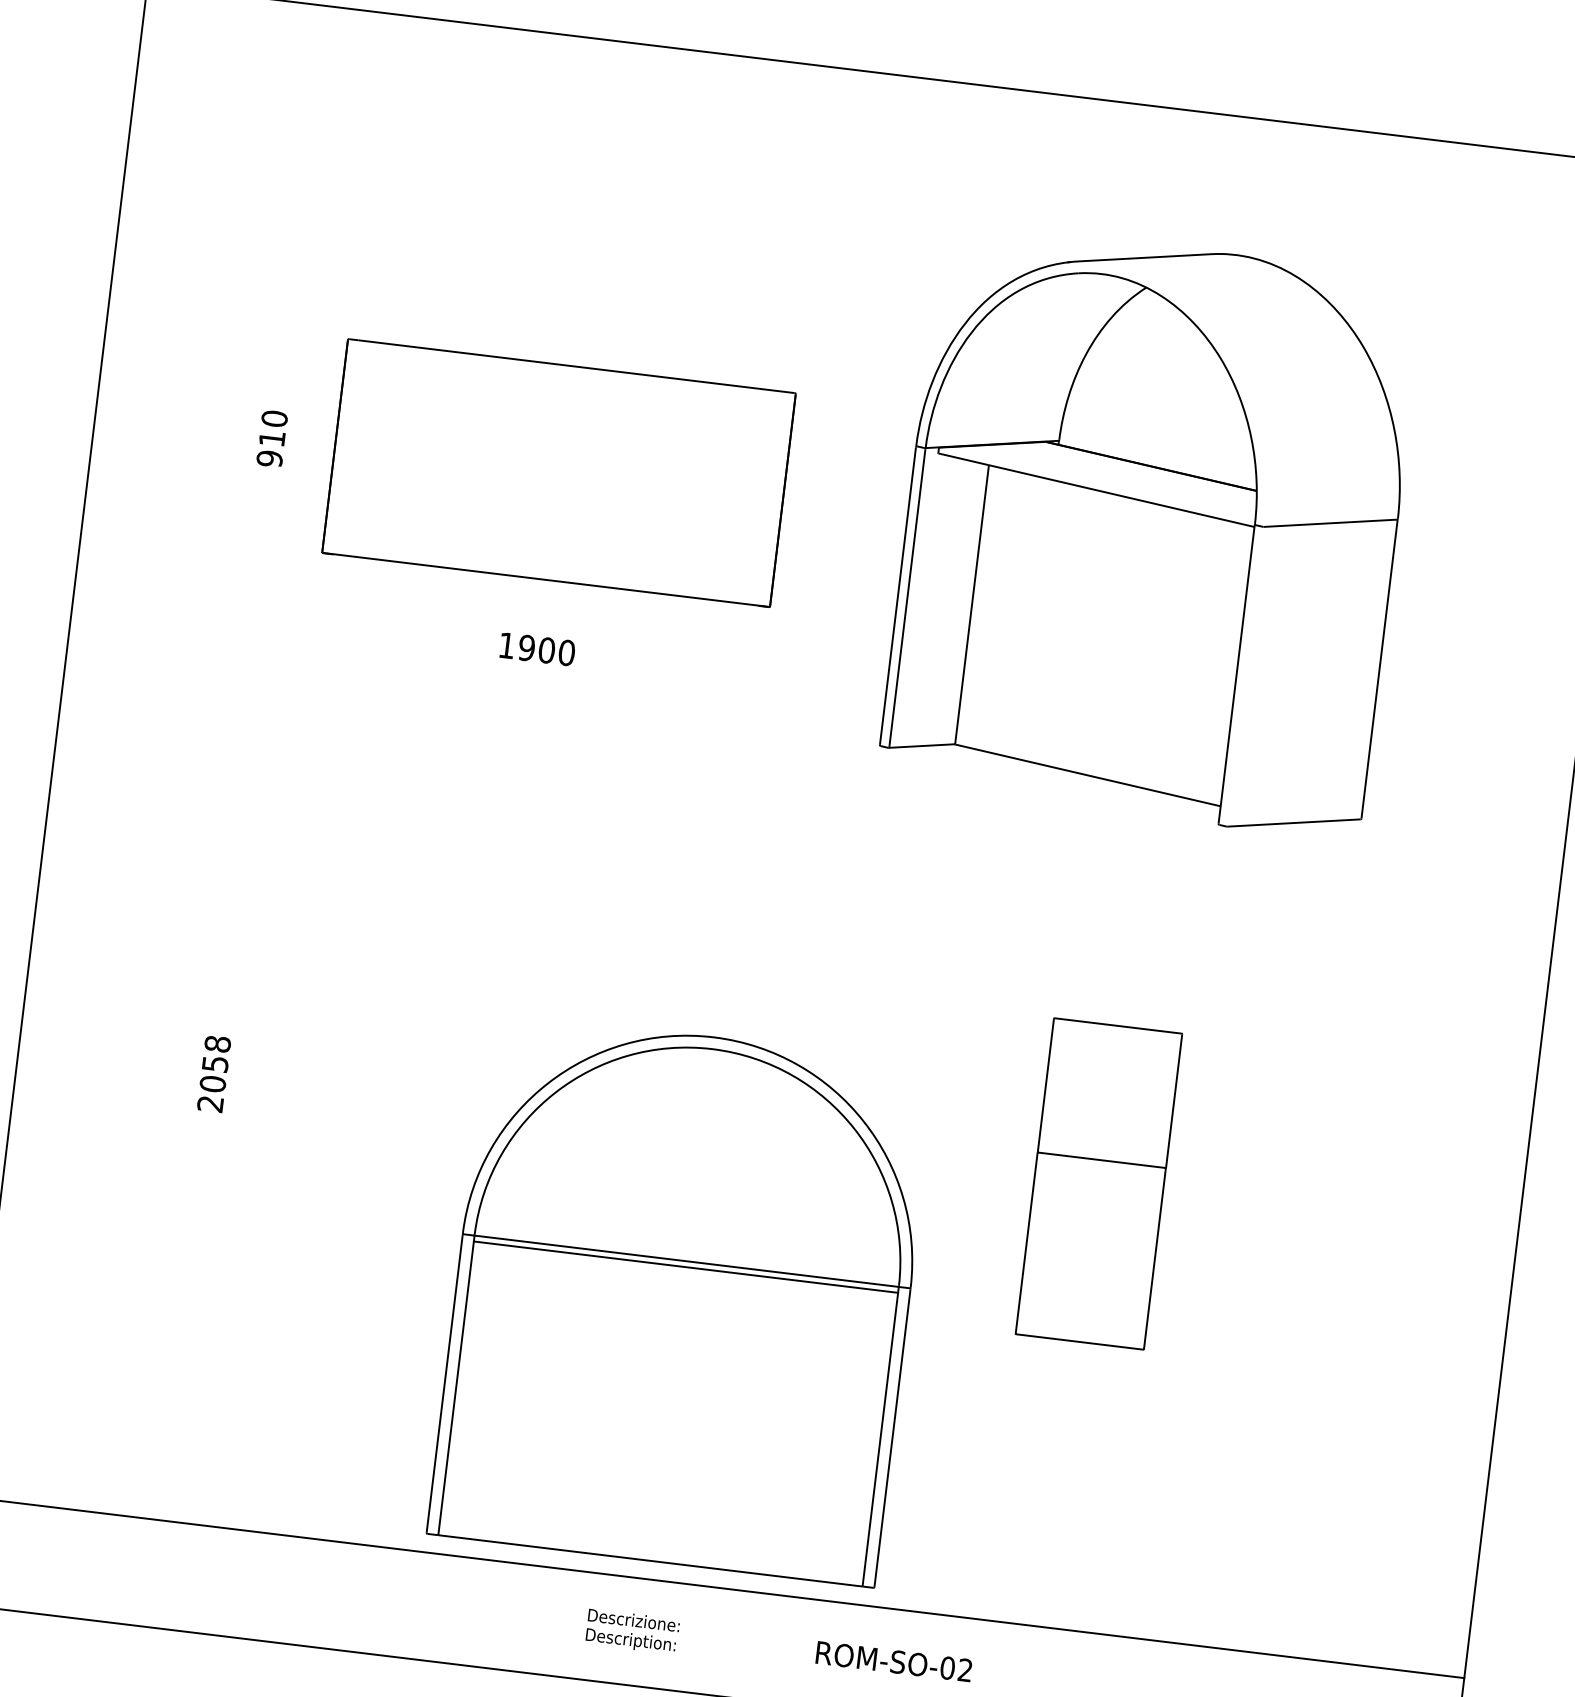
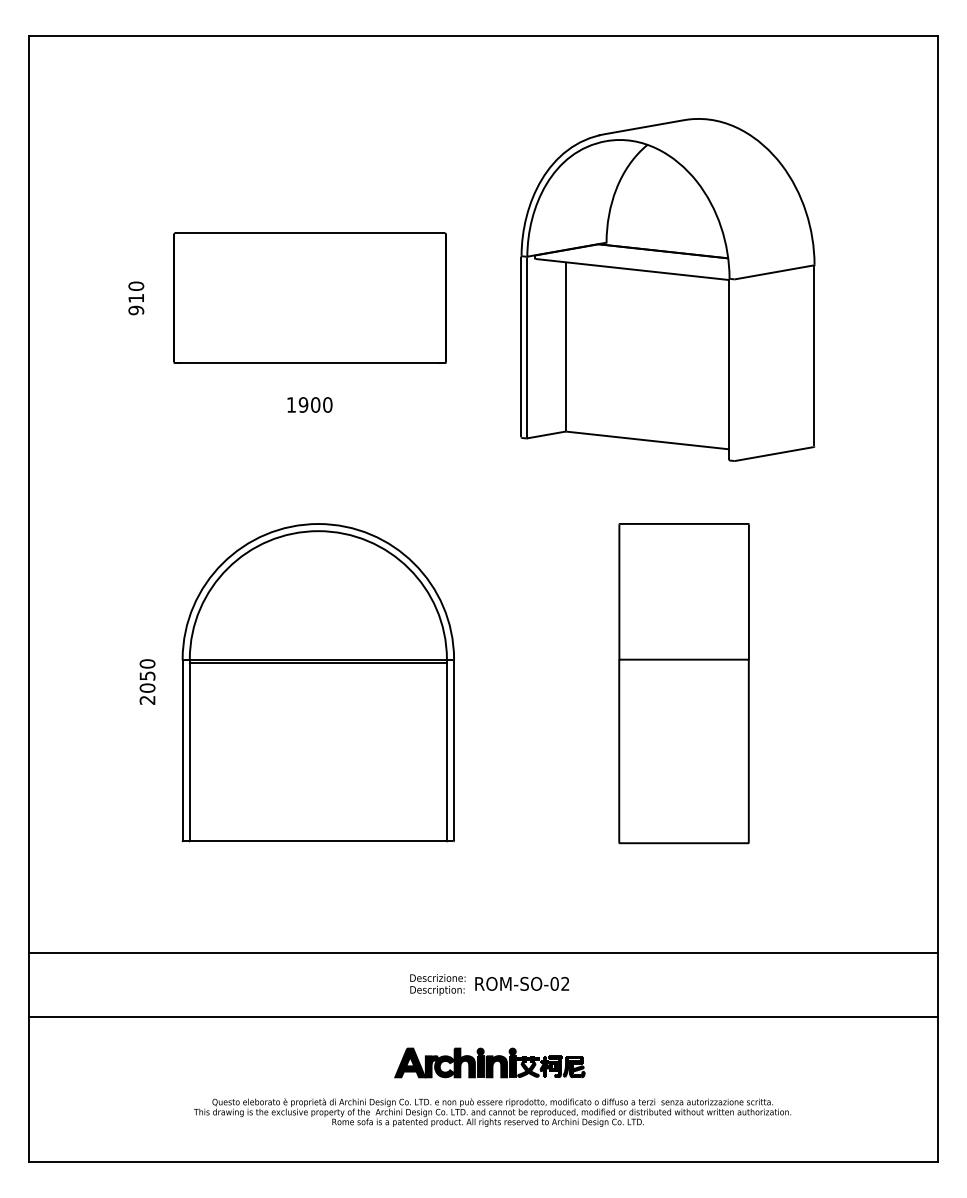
text: (217, 1043) -> (147, 663), 2058 -> 2050
part: (1098, 1183) -> (683, 683), size x1.67
part: (680, 1298) -> (317, 682), moved
text: (894, 1661) -> (522, 983), moved

